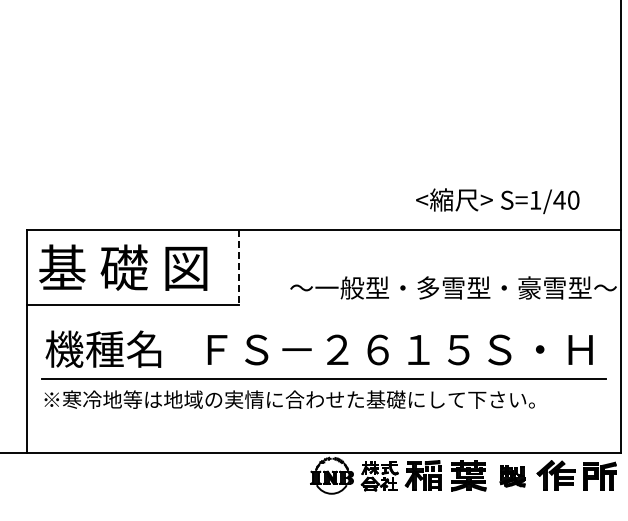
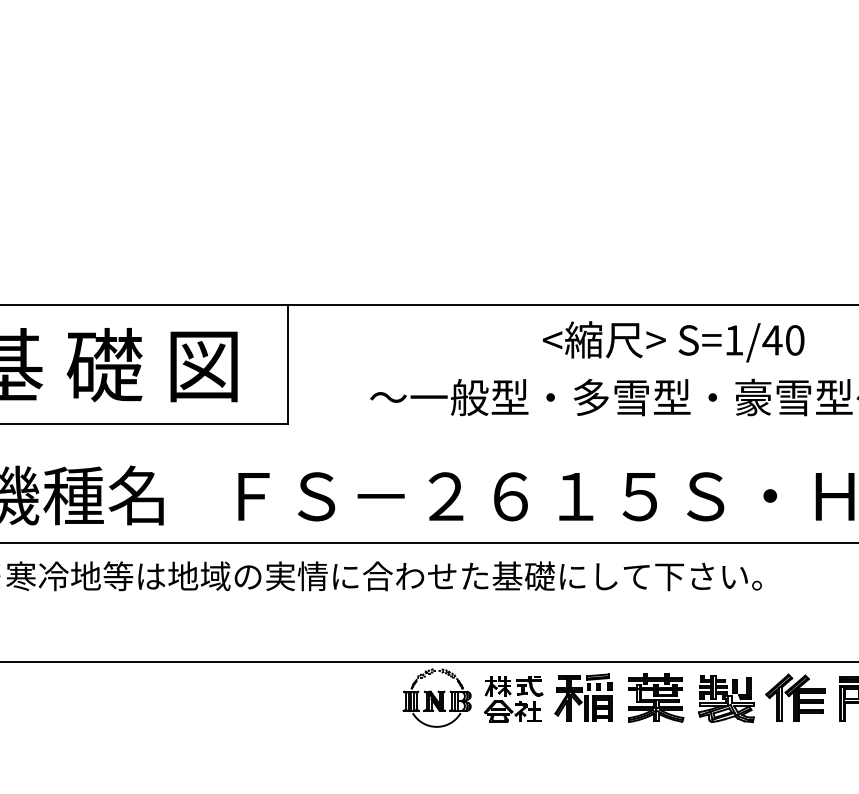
text: (497, 201) -> (673, 342), moved
line: (239, 268) -> (289, 366), dashed -> solid
part: (512, 476) -> (726, 699), size x1.43

